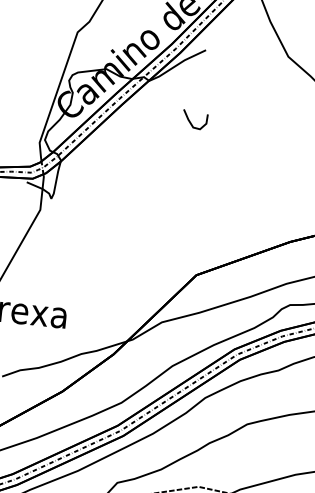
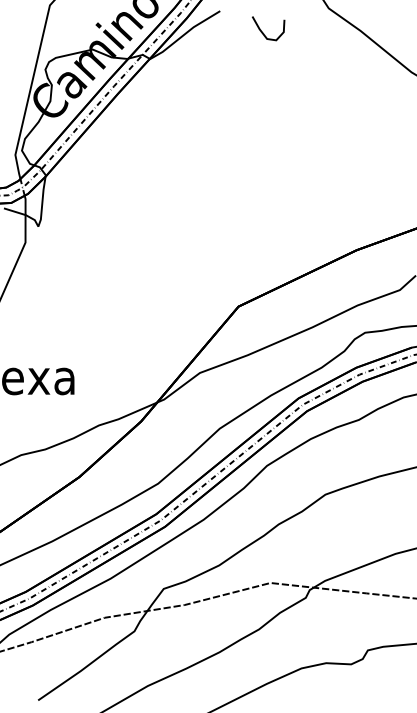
curve: (191, 122) -> (263, 32), moved

